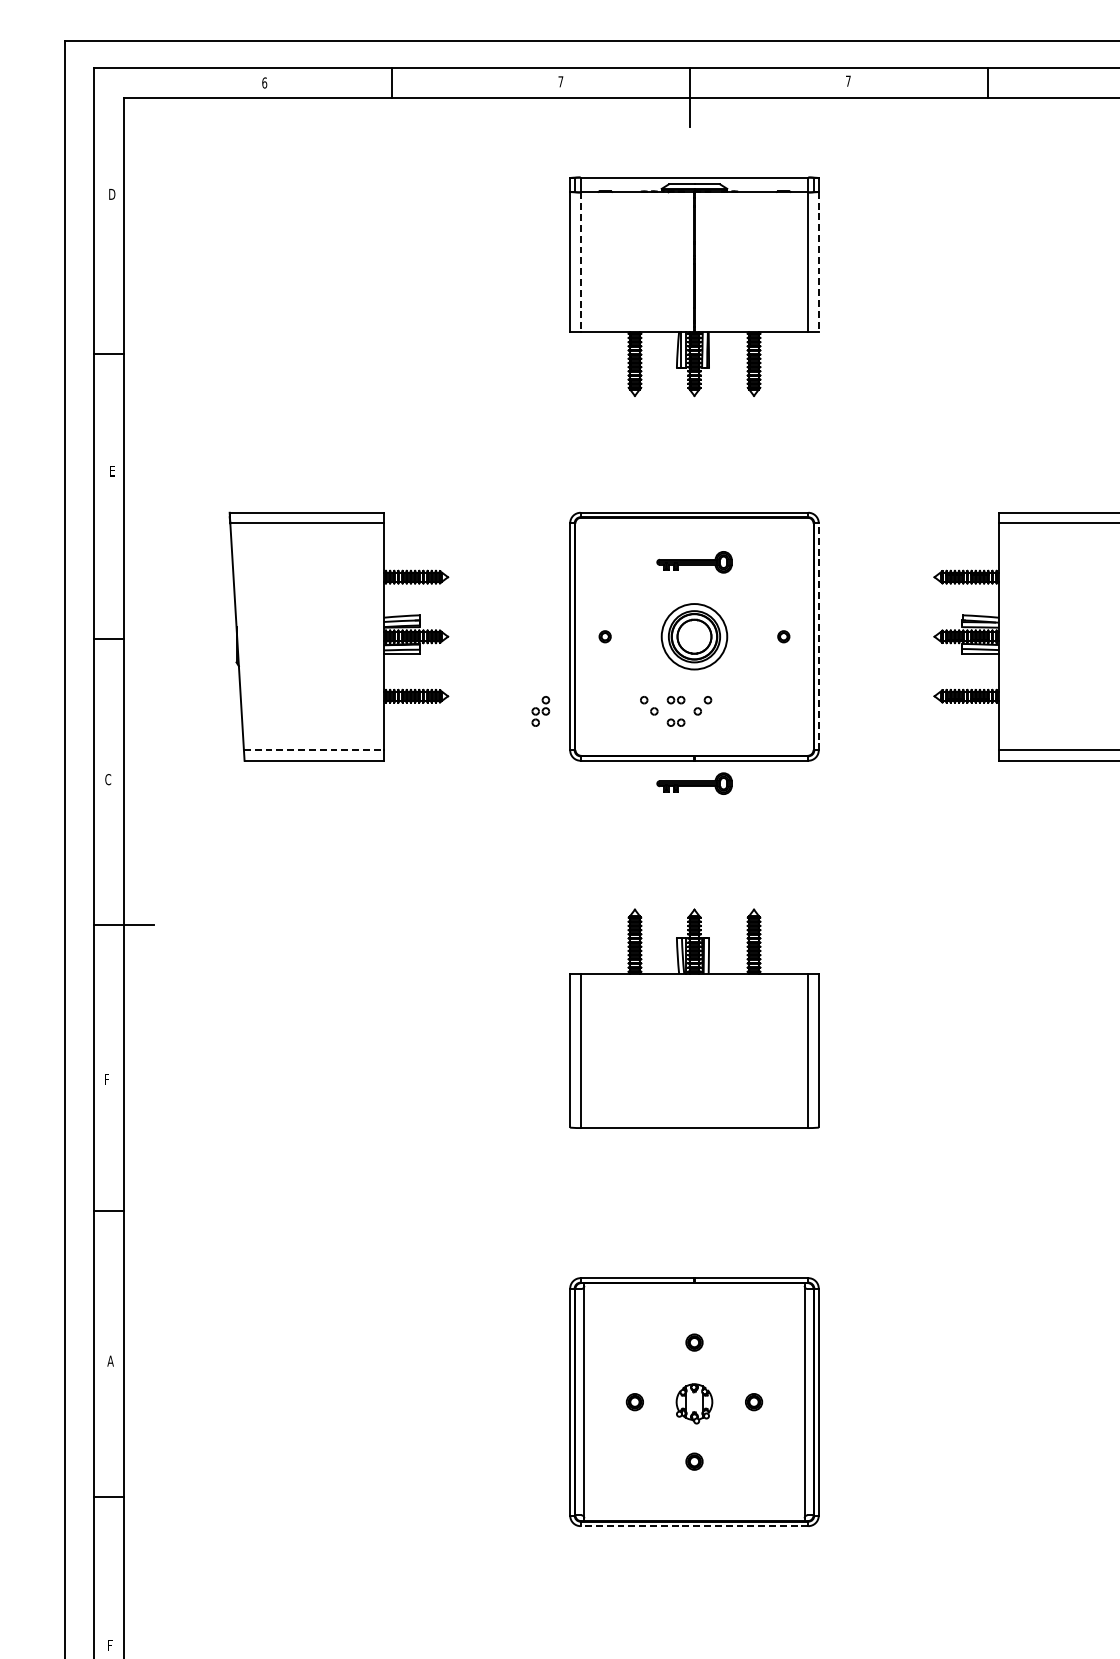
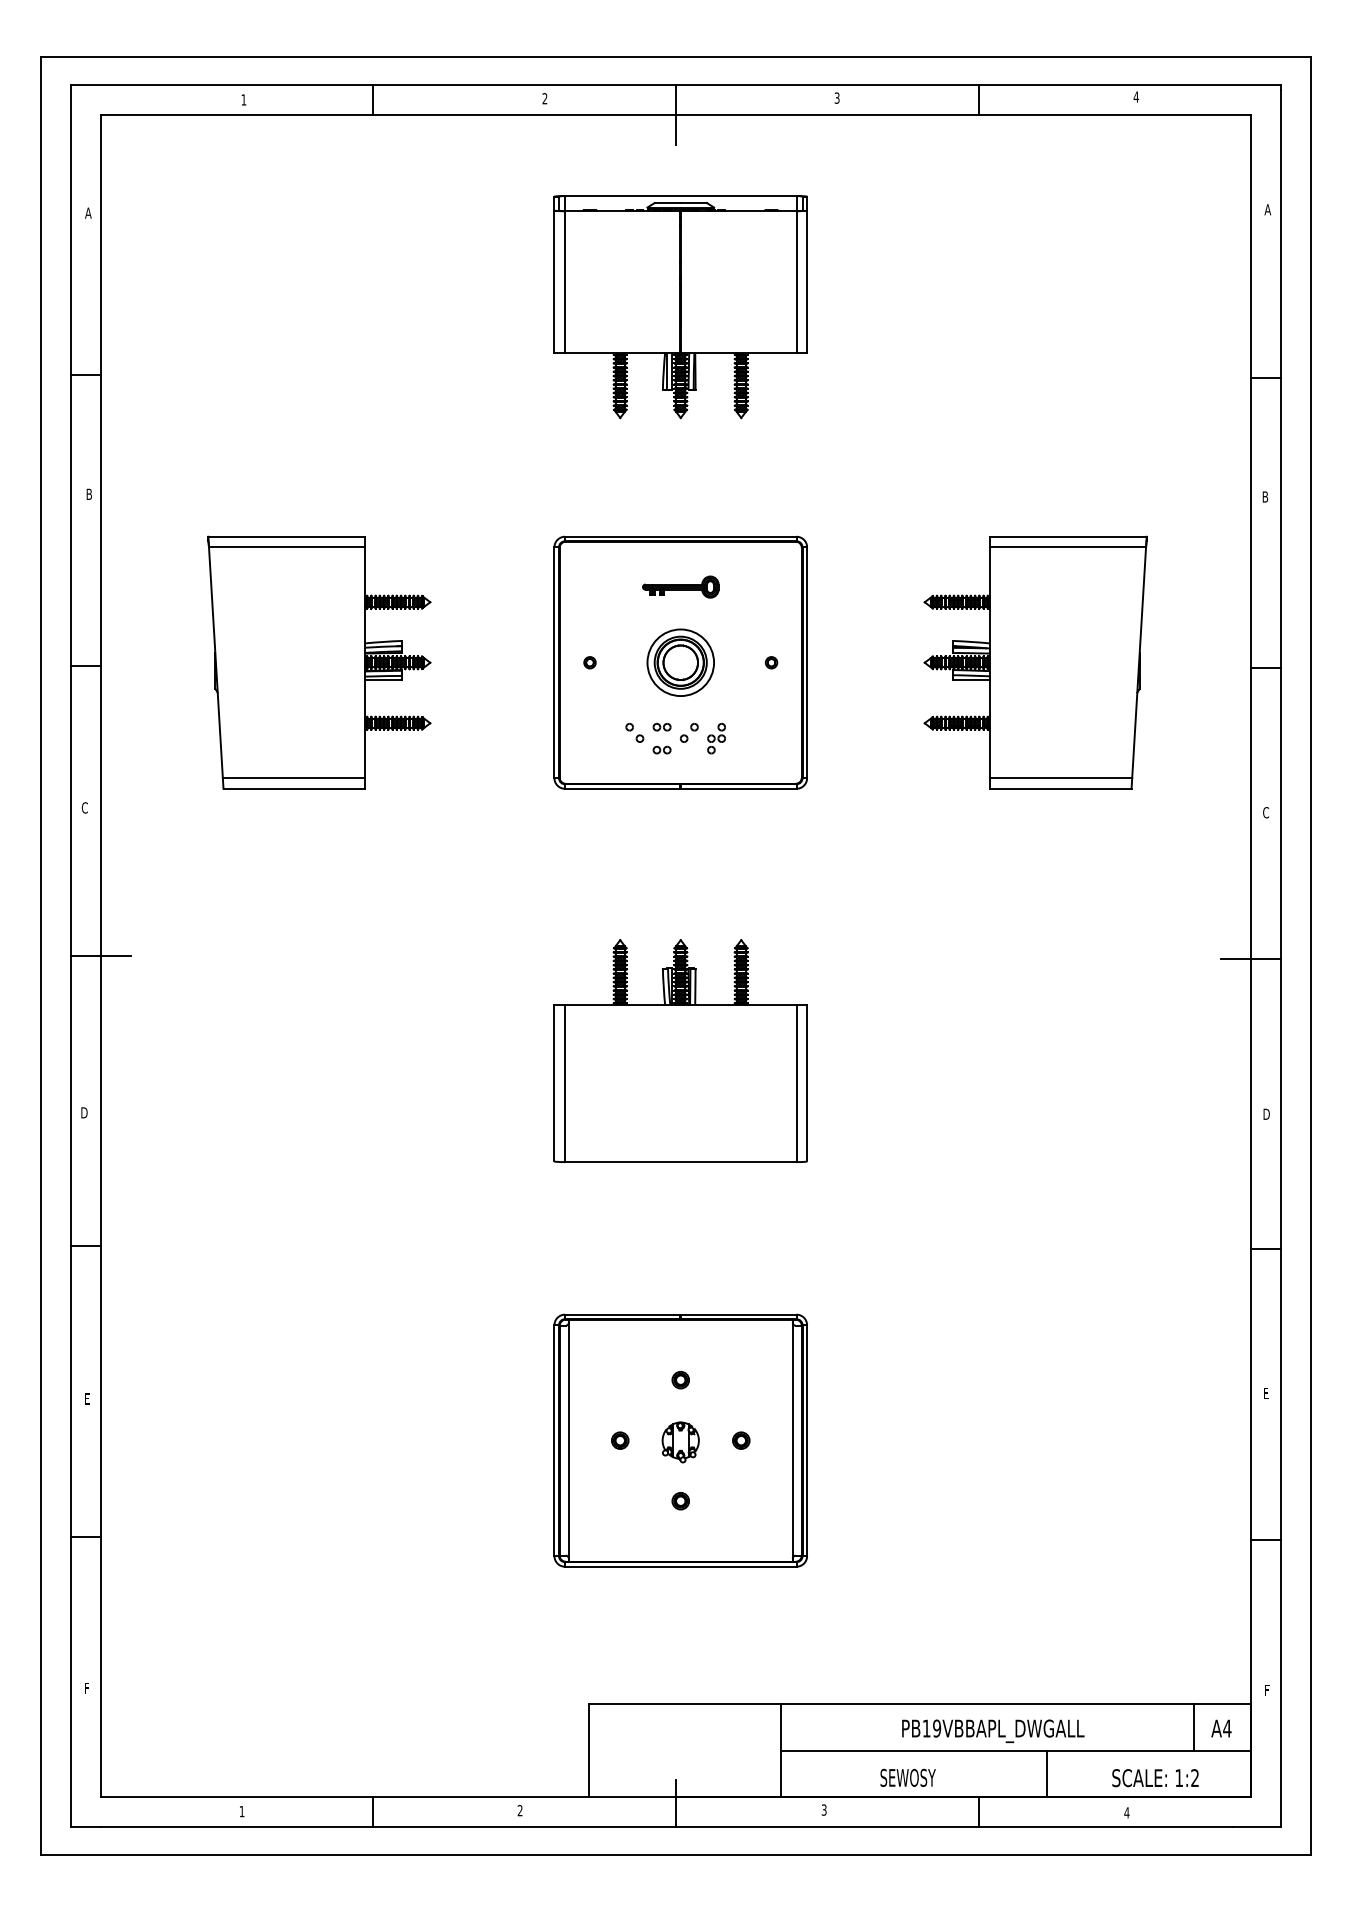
text: (847, 80) -> (836, 97), 7 -> 3
text: (560, 81) -> (544, 98), 7 -> 2
text: (264, 82) -> (243, 99), 6 -> 1
text: (111, 193) -> (88, 212), D -> A
line: (581, 261) -> (565, 281), dashed -> solid
line: (819, 262) -> (807, 282), dashed -> solid
text: (111, 470) -> (88, 493), E -> B
line: (819, 636) -> (807, 662), dashed -> solid
part: (540, 711) -> (716, 738), moved
line: (314, 750) -> (294, 778), dashed -> solid
part: (694, 783) -> (680, 811), removed
text: (107, 1079) -> (84, 1112), F -> D
text: (110, 1360) -> (87, 1398), A -> E
line: (694, 1525) -> (680, 1566), dashed -> solid

